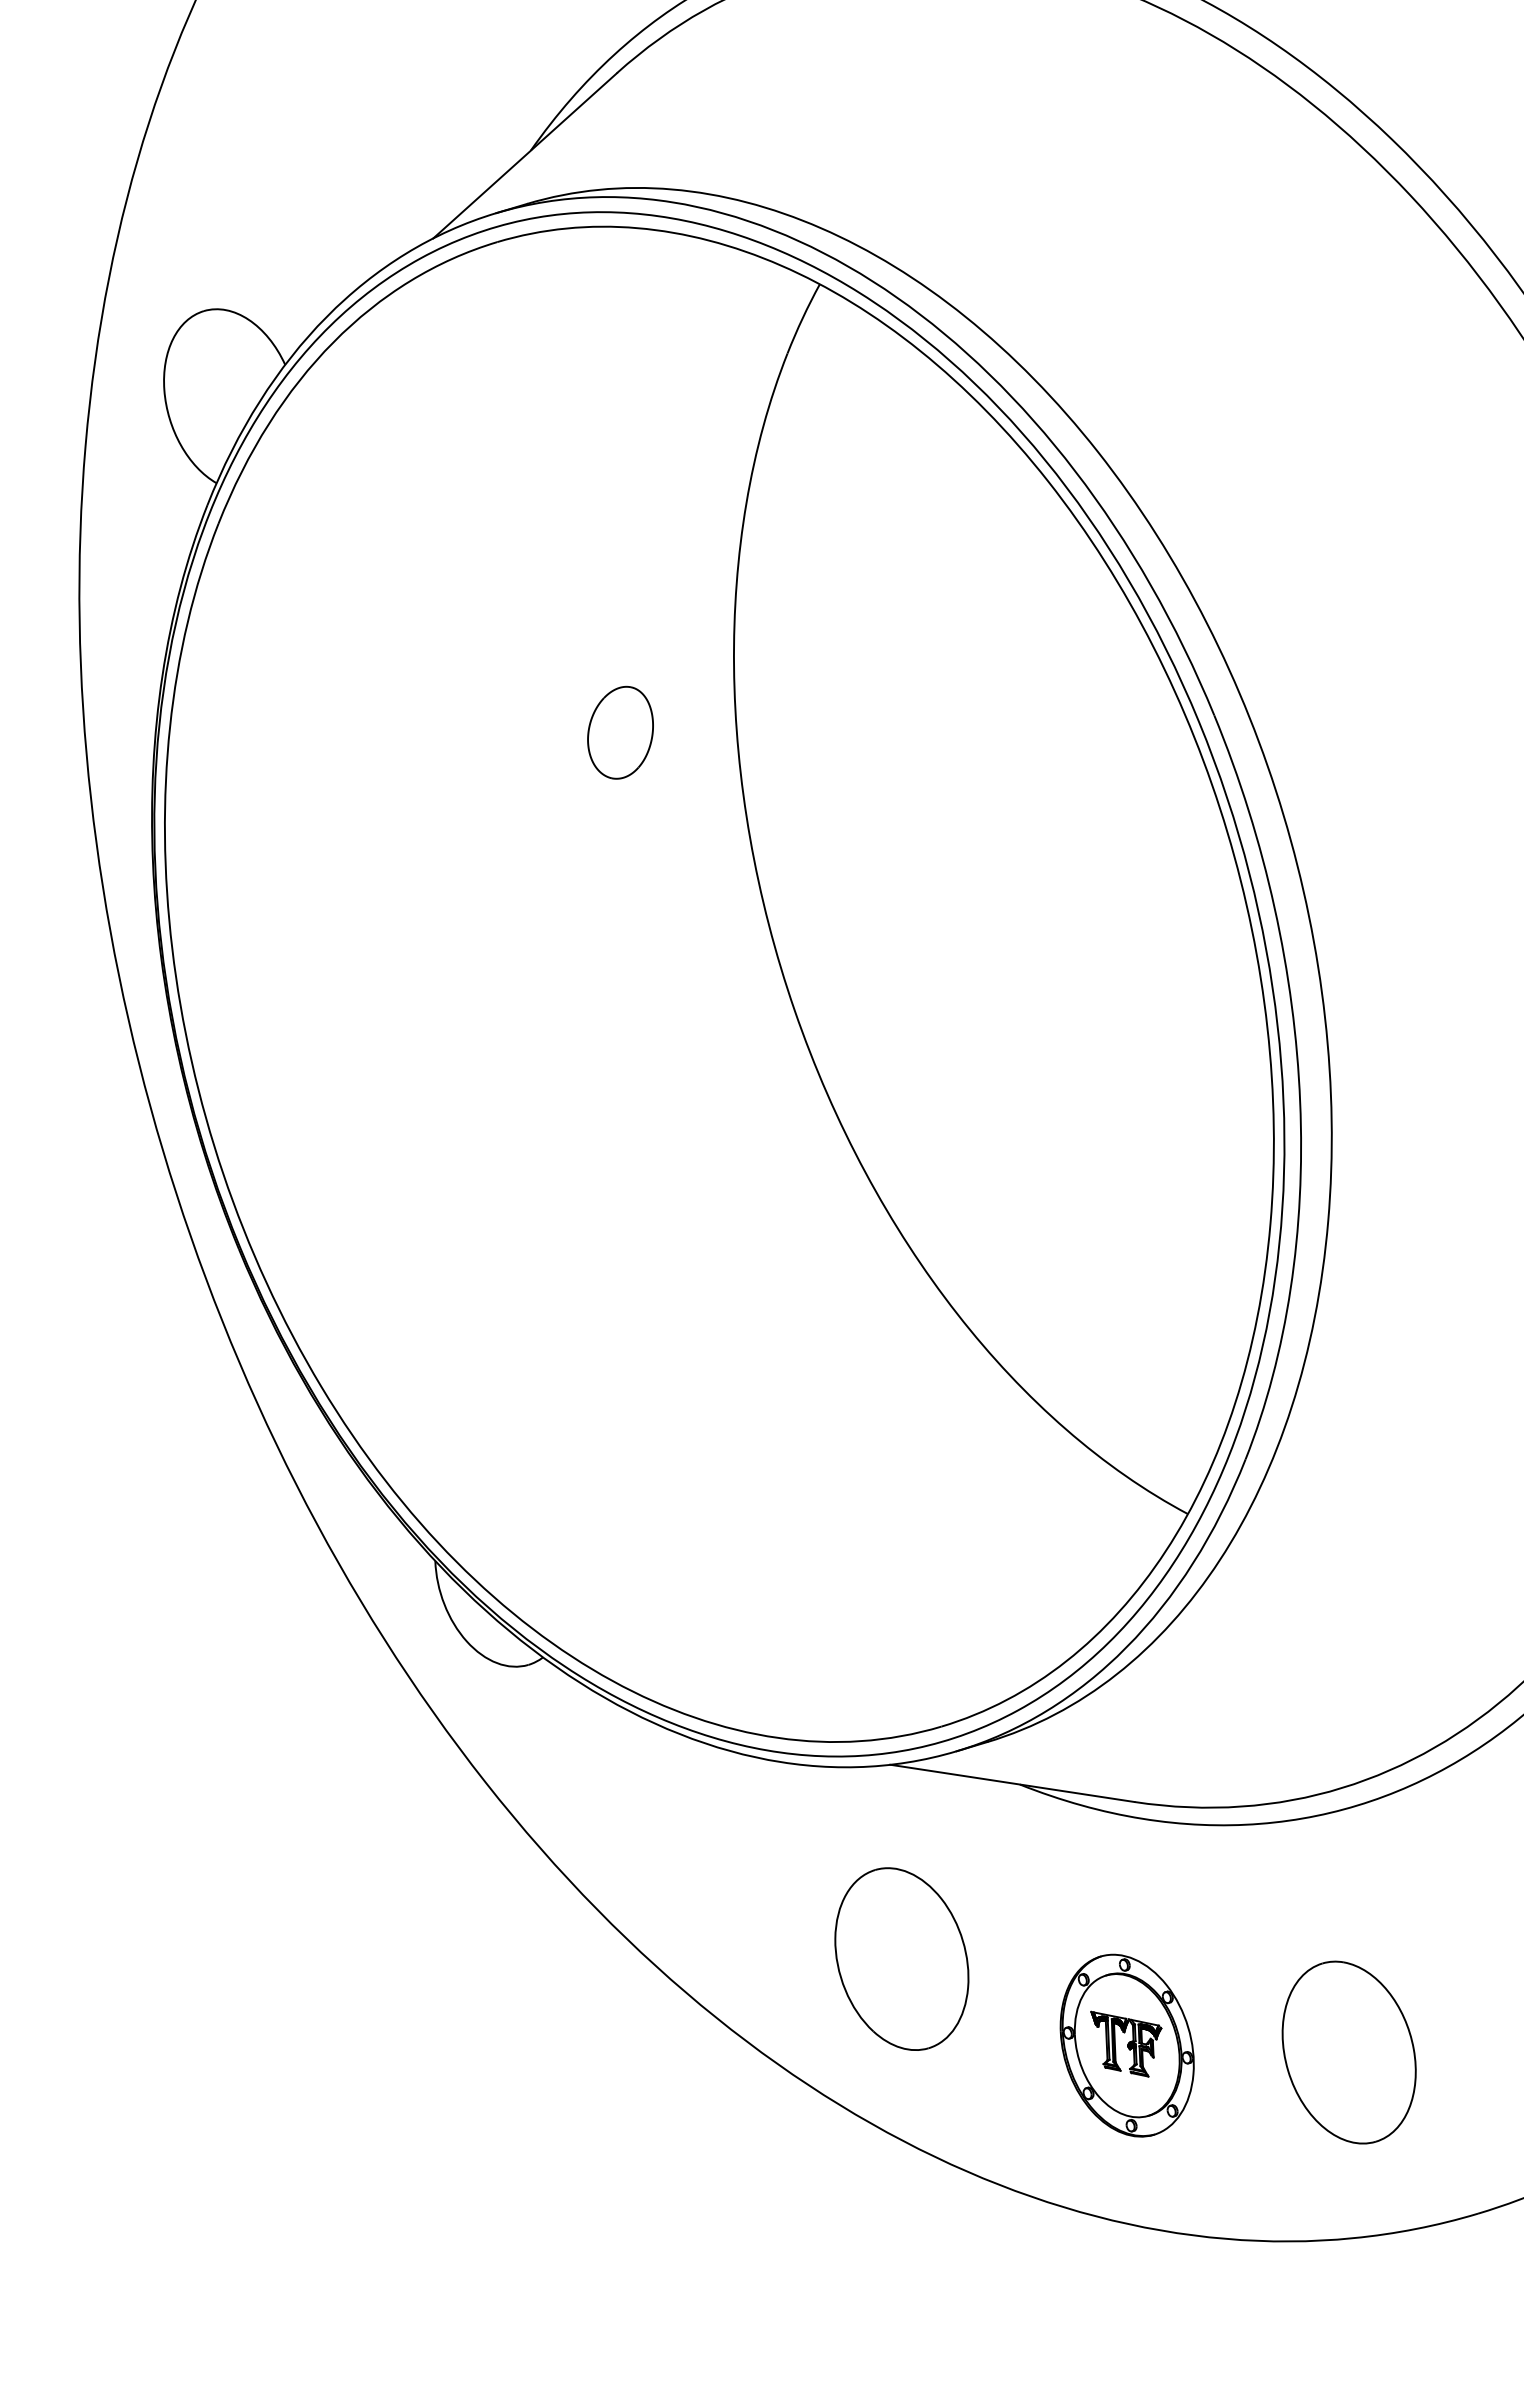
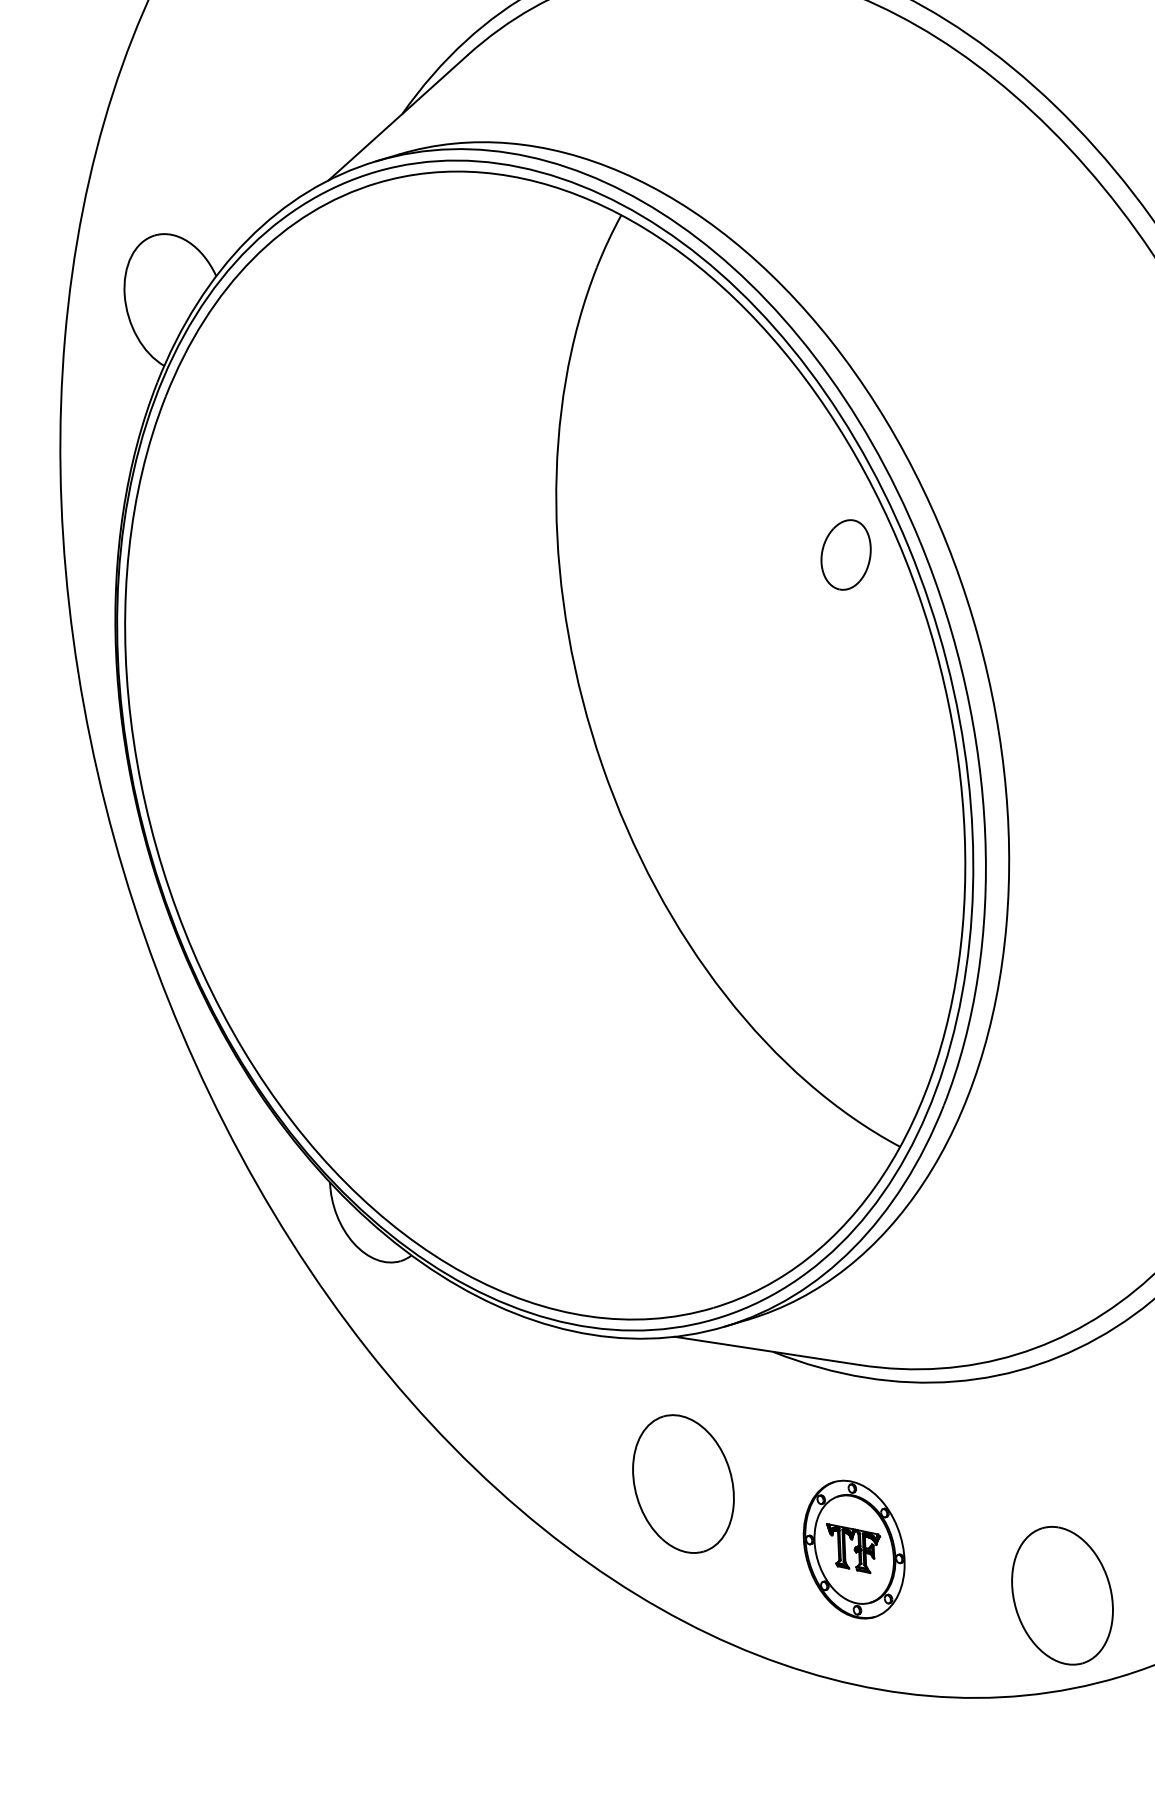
part: (620, 732) -> (846, 554), moved
part: (1348, 2052) -> (1061, 1595), moved

